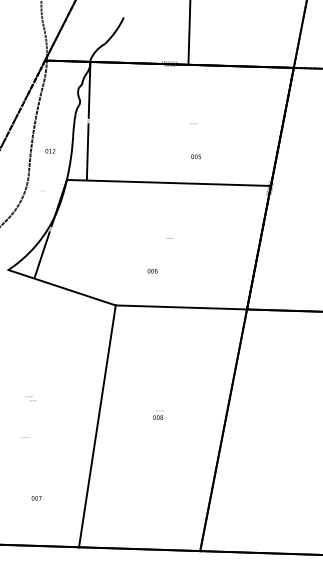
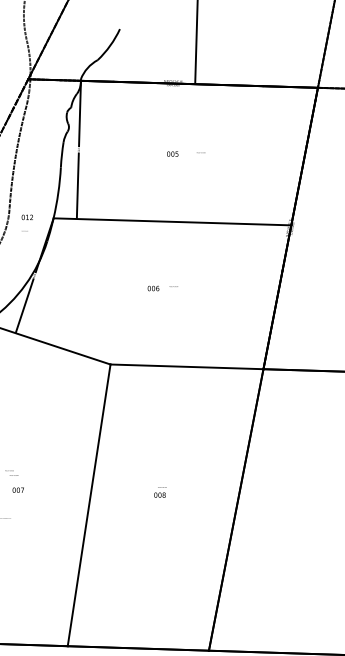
text: (50, 150) -> (27, 216), moved
text: (195, 156) -> (171, 153), moved
text: (152, 271) -> (153, 288), moved
text: (36, 498) -> (18, 490), moved

